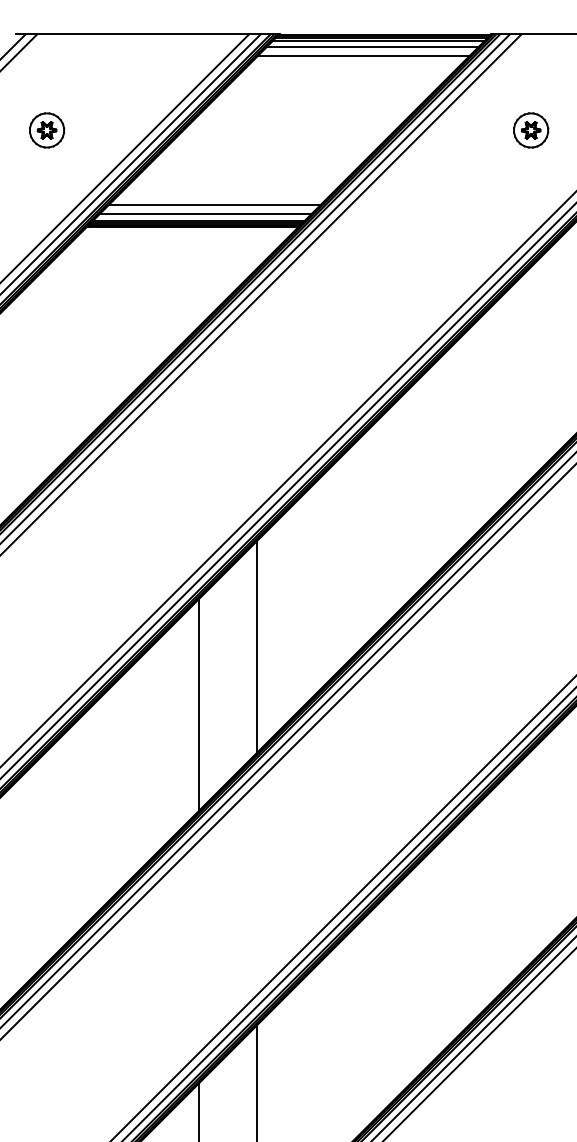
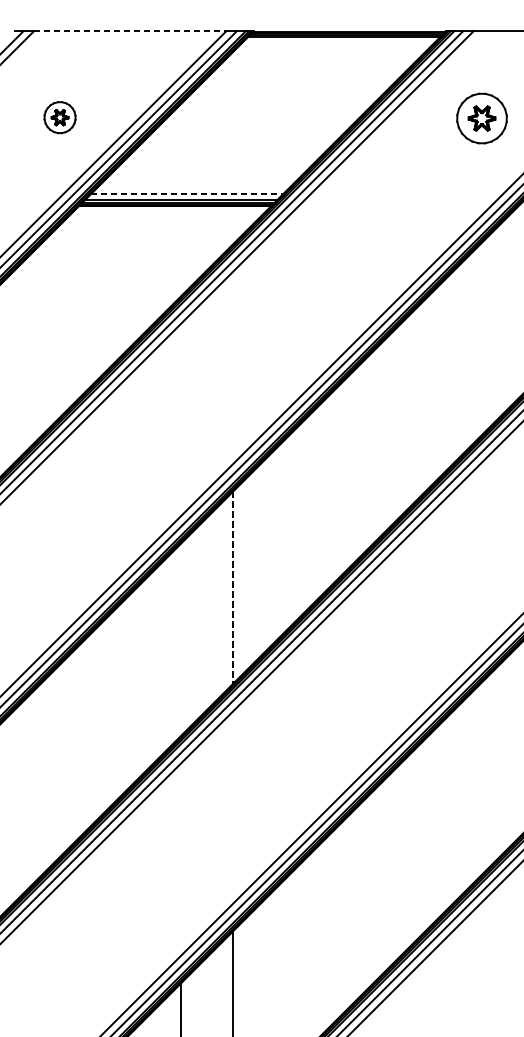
line: (143, 34) -> (130, 31), solid -> dashed
line: (372, 47) -> (338, 43), removed
line: (363, 55) -> (330, 50), removed
part: (47, 130) -> (60, 117), moved
part: (531, 130) -> (482, 118), size x1.6
line: (214, 205) -> (194, 186), removed
line: (206, 213) -> (187, 193), solid -> dashed
line: (256, 647) -> (232, 587), solid -> dashed
line: (198, 704) -> (180, 639), removed

